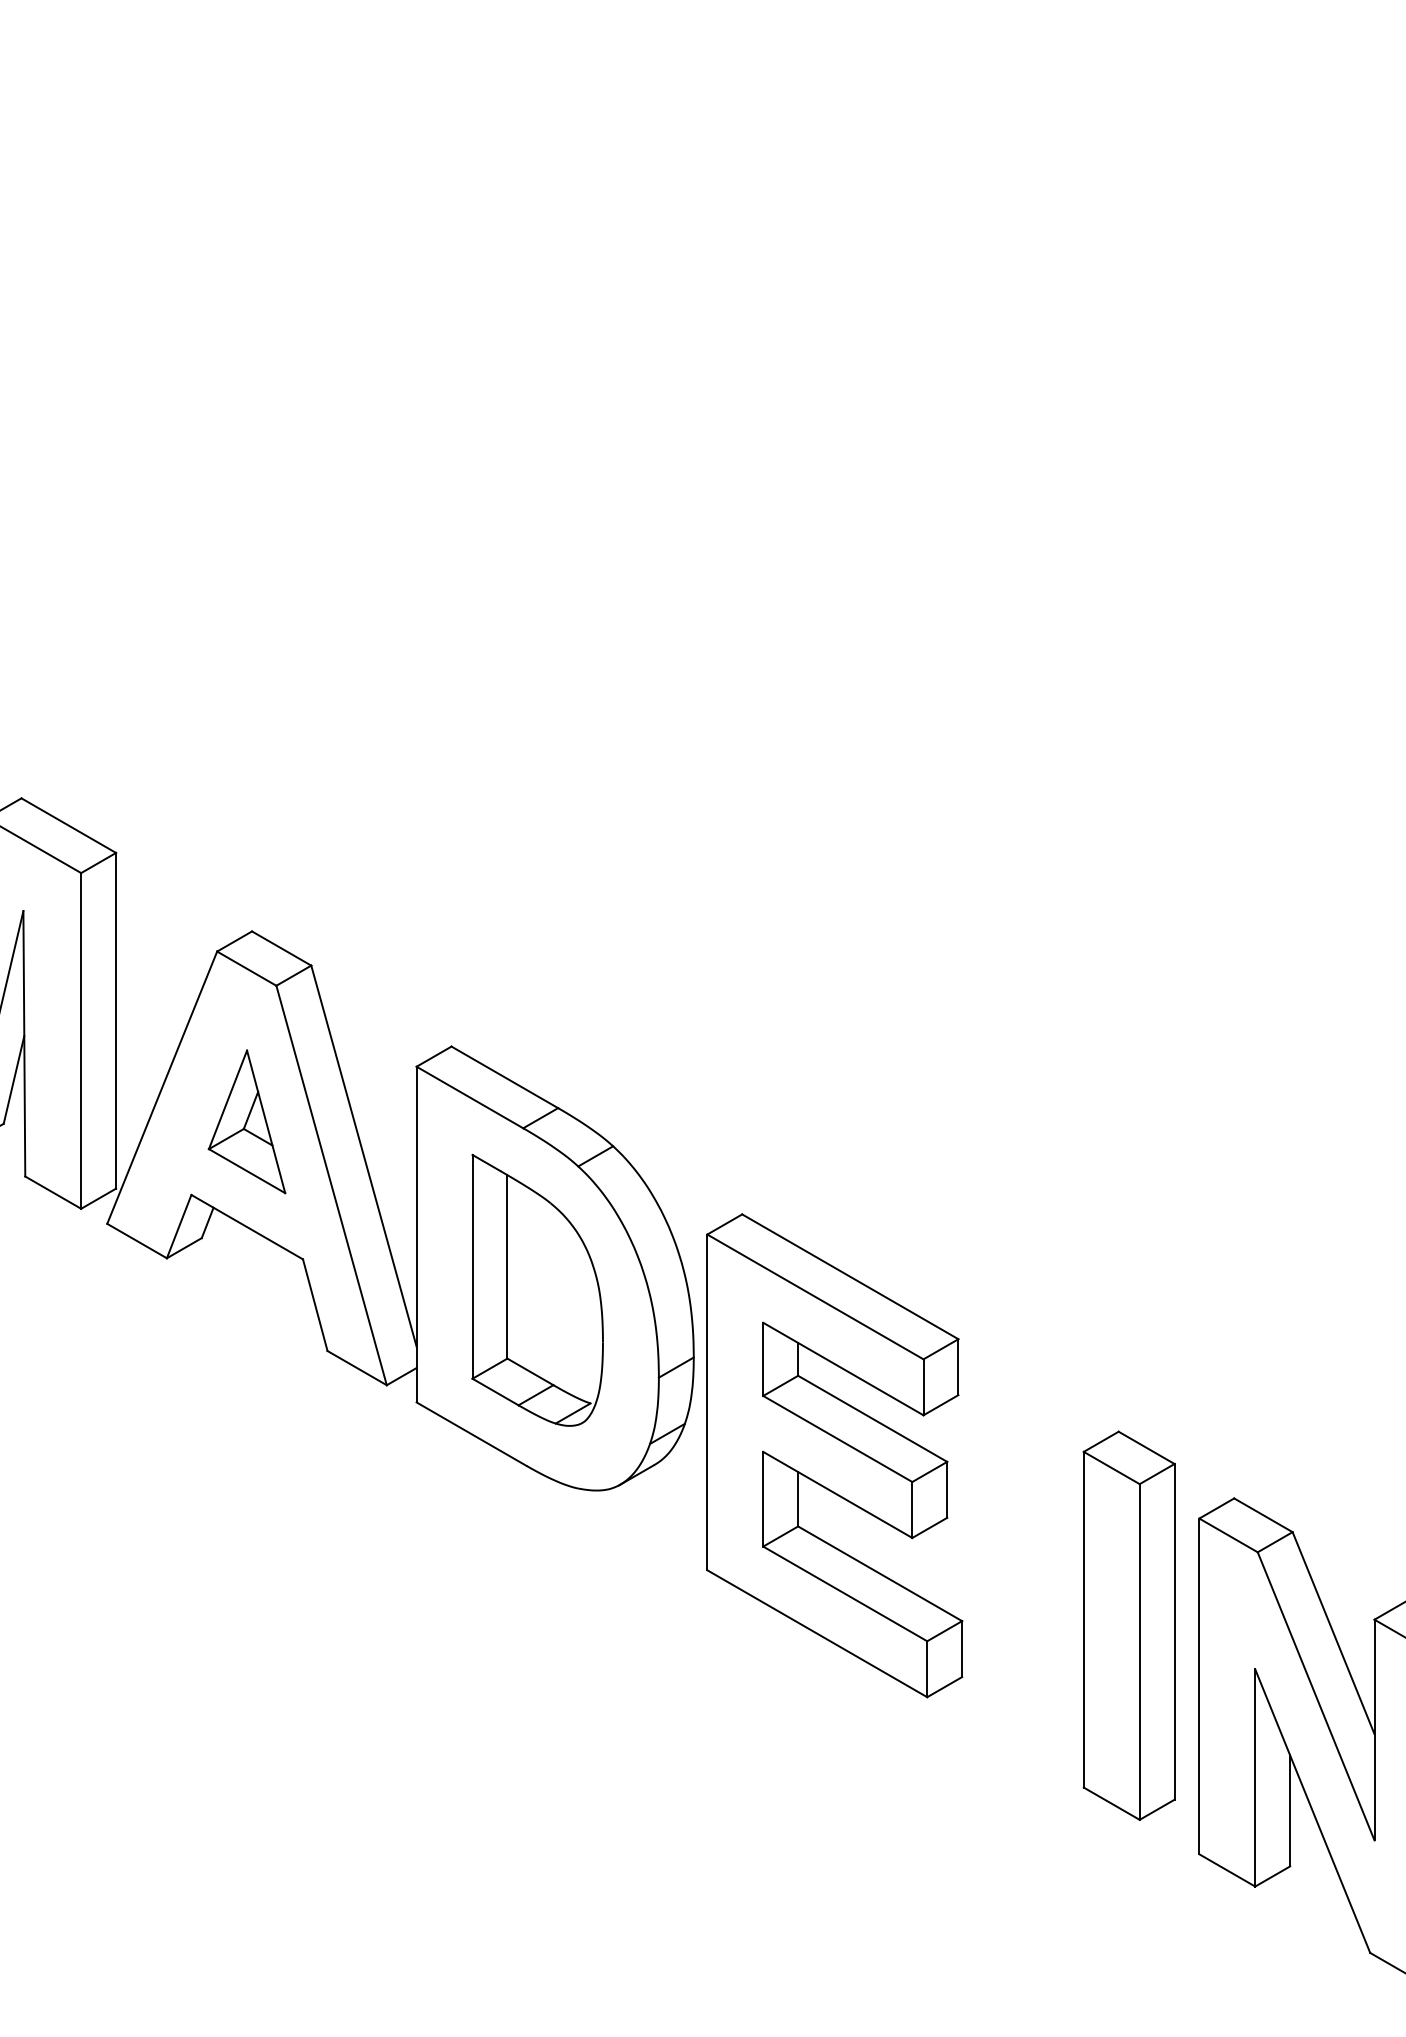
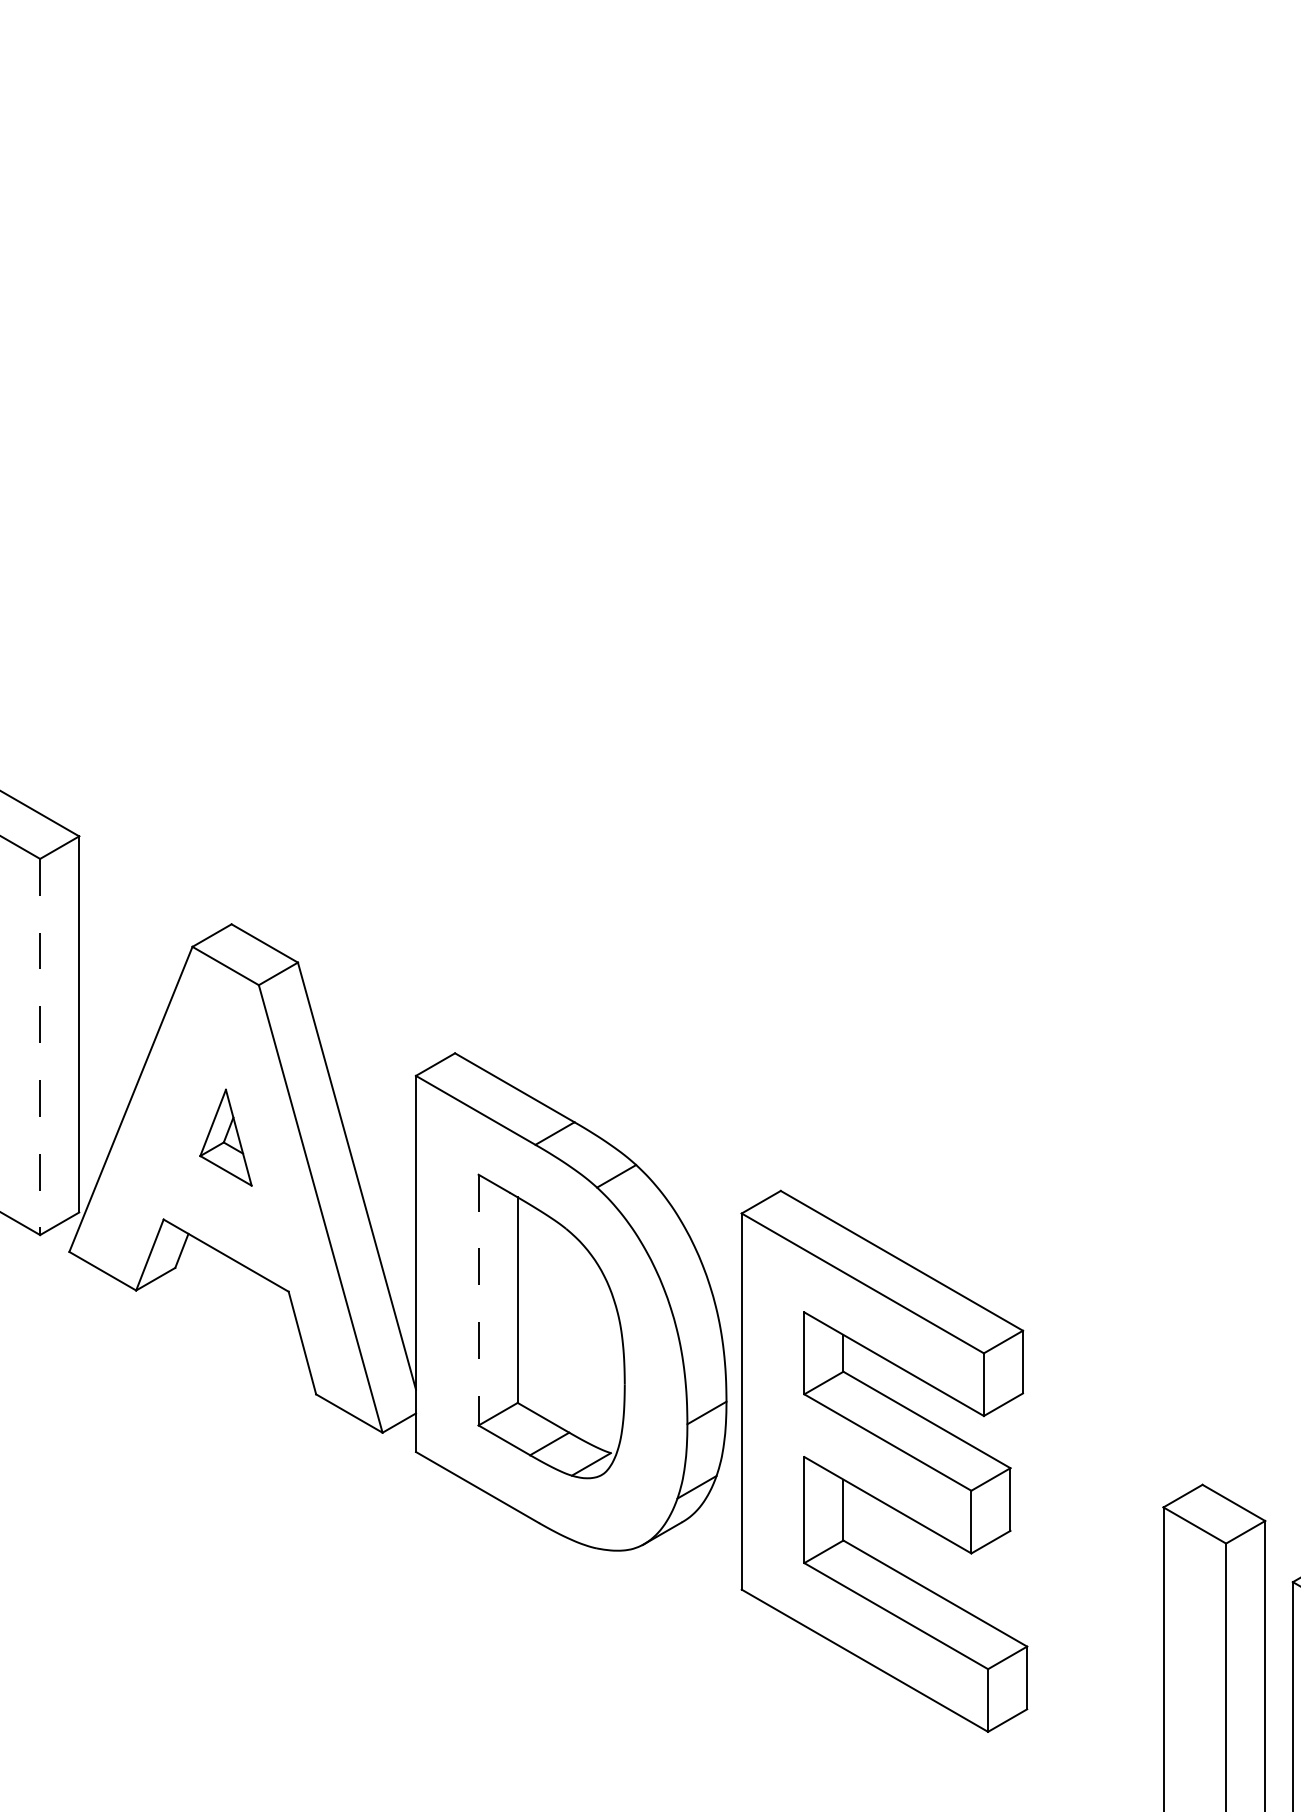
line: (81, 1040) -> (40, 1046), solid -> dashed
part: (246, 1121) -> (225, 1137), size x0.6
line: (472, 1266) -> (478, 1299), solid -> dashed
part: (834, 1455) -> (884, 1461), moved

